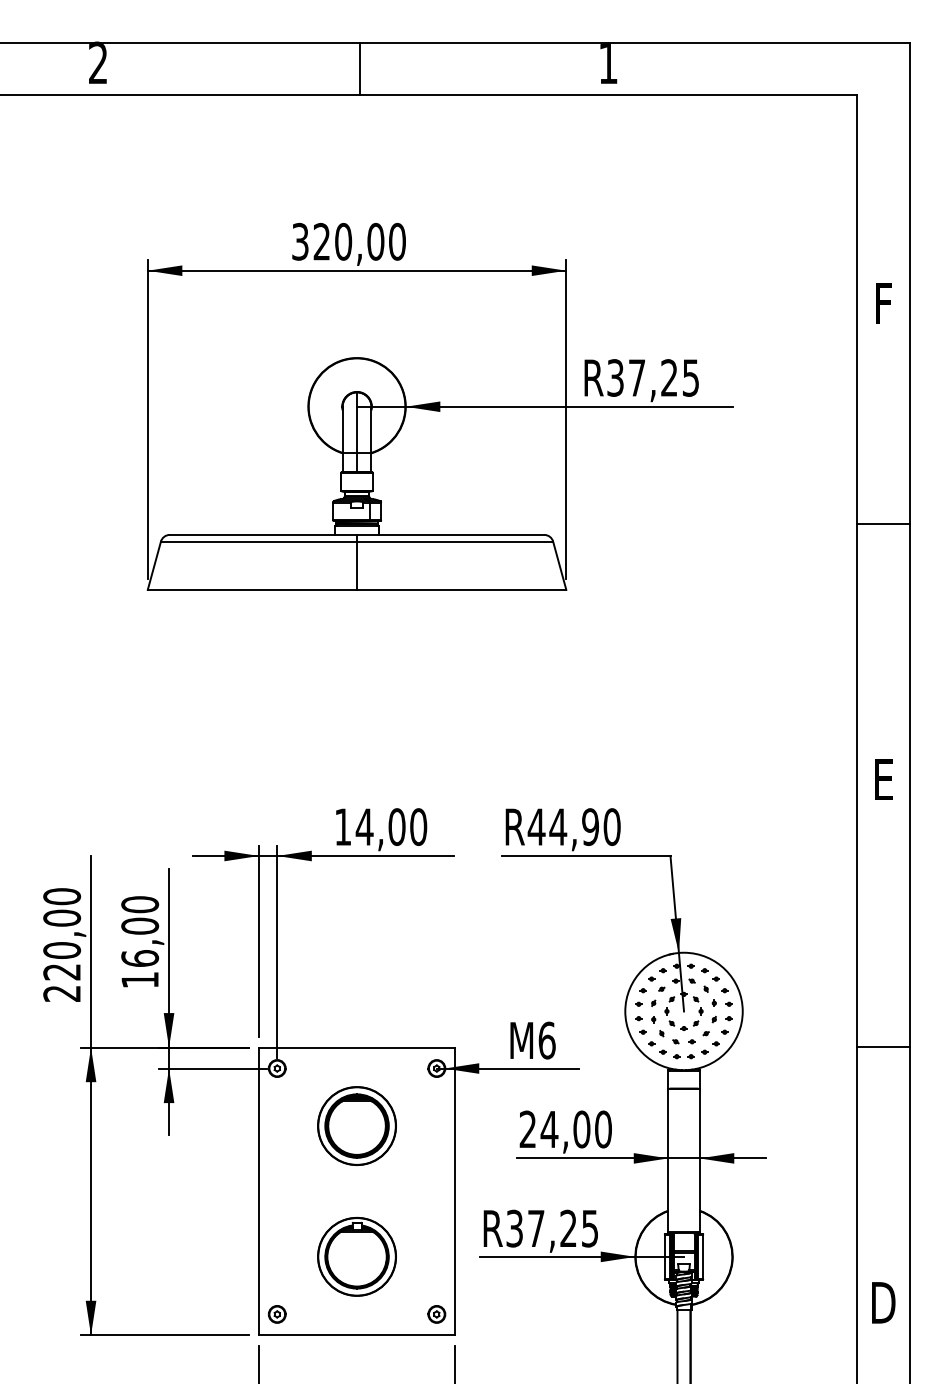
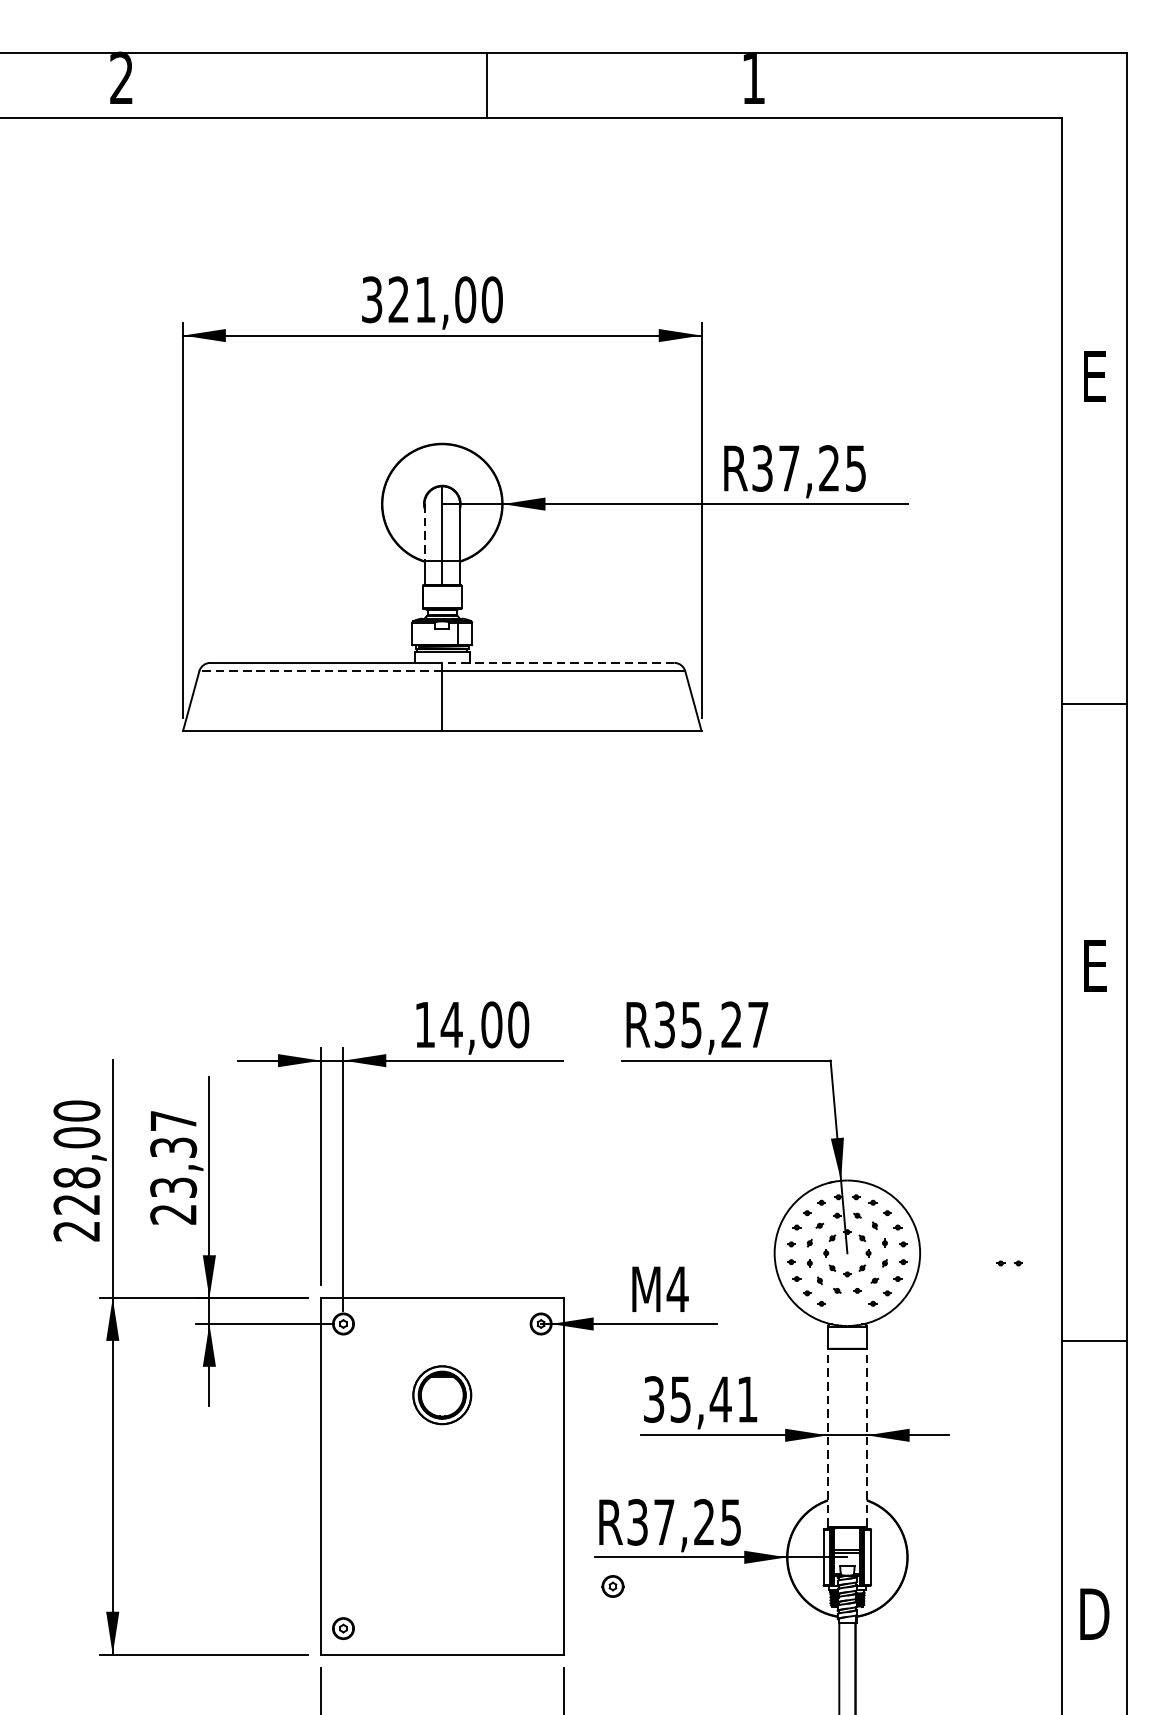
line: (360, 68) -> (487, 85), moved
text: (343, 241) -> (425, 299), 320,00 -> 321,00
text: (883, 303) -> (1094, 376), F -> E
line: (342, 429) -> (424, 532), solid -> dashed
line: (883, 524) -> (1094, 704), moved
line: (450, 534) -> (558, 662), solid -> dashed
line: (258, 541) -> (320, 671), solid -> dashed
text: (573, 826) -> (710, 1024), R44,90 -> R35,27
text: (140, 942) -> (174, 1167), 16,00 -> 23,37
text: (61, 950) -> (76, 1177), 220,00 -> 228,00
text: (546, 1040) -> (677, 1289), M6 -> M4
line: (883, 1047) -> (1094, 1341), moved
part: (683, 1056) -> (1009, 1263), moved
part: (356, 1125) -> (441, 1394), size x0.6
text: (565, 1129) -> (700, 1399), 24,00 -> 35,41
line: (668, 1160) -> (828, 1437), solid -> dashed
line: (699, 1160) -> (866, 1437), solid -> dashed
part: (356, 1256) -> (441, 1556), removed
part: (436, 1314) -> (612, 1586), moved

